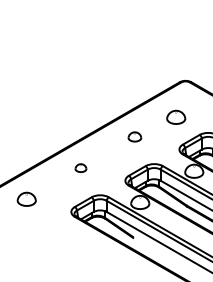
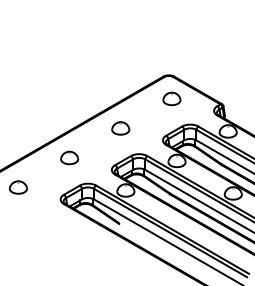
part: (175, 116) -> (171, 98), moved
part: (134, 136) -> (120, 128), size x1.43
part: (80, 167) -> (69, 157), size x1.67

